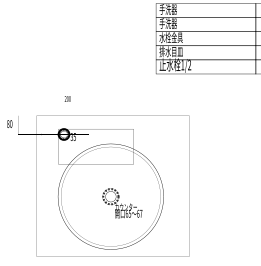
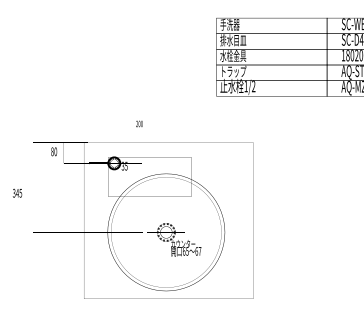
text: (171, 23) -> (233, 40), 手洗器 -> 排水目皿
text: (171, 51) -> (233, 71), 排水目皿 -> トラップ
text: (67, 98) -> (139, 123), moved

